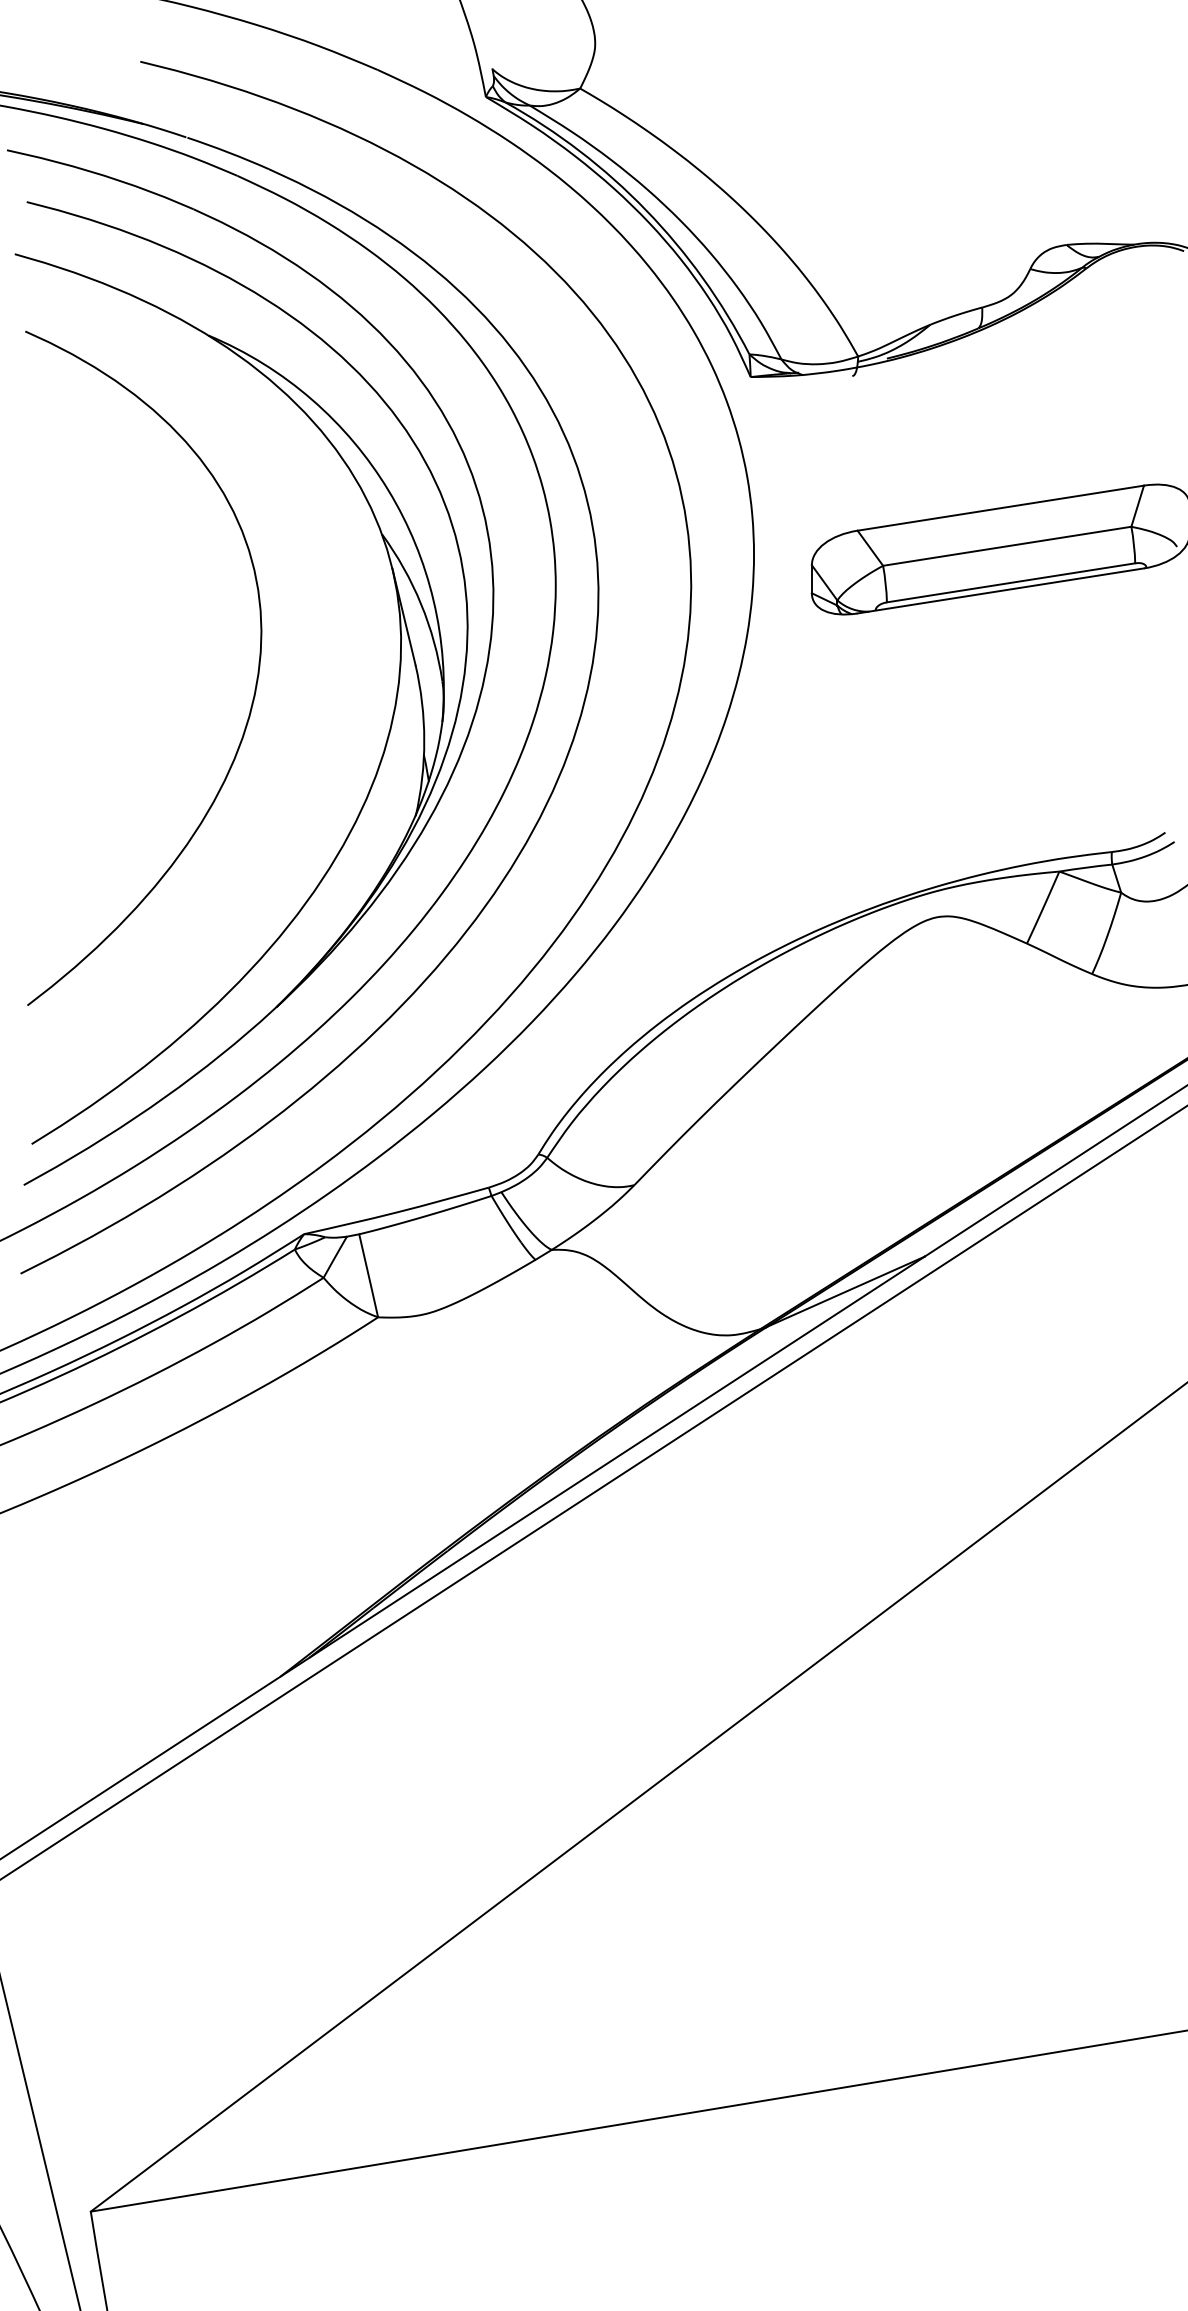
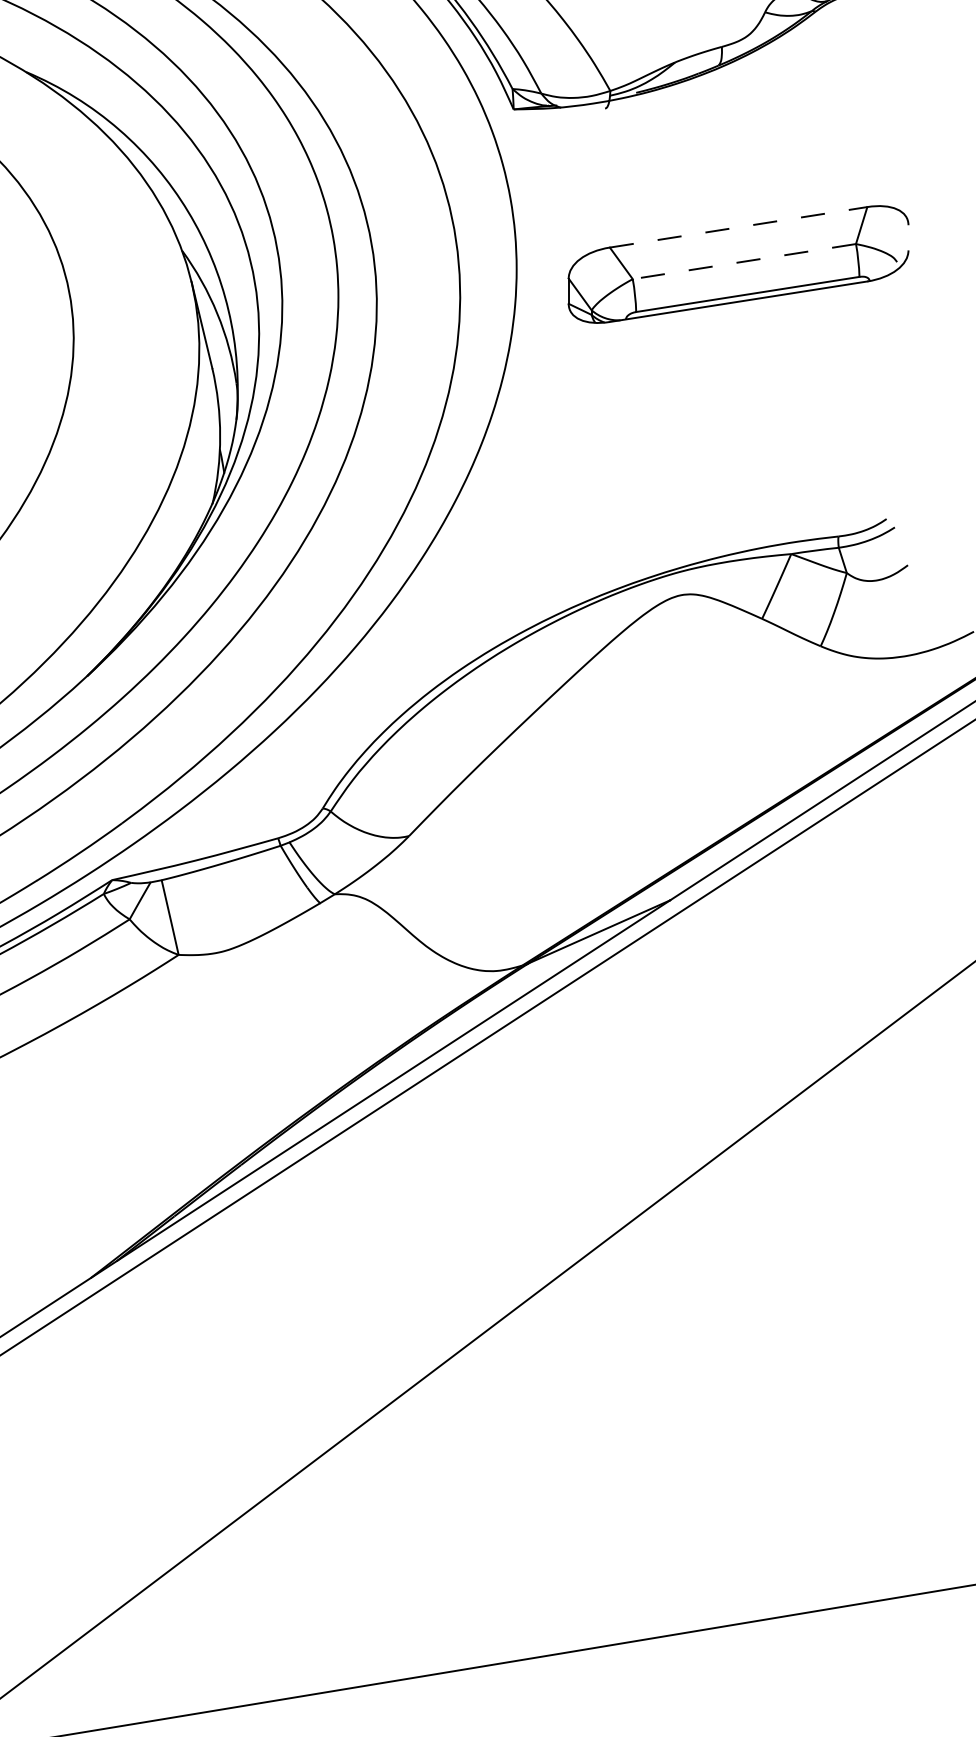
line: (1000, 508) -> (738, 227), solid -> dashed
line: (1007, 546) -> (744, 261), solid -> dashed

